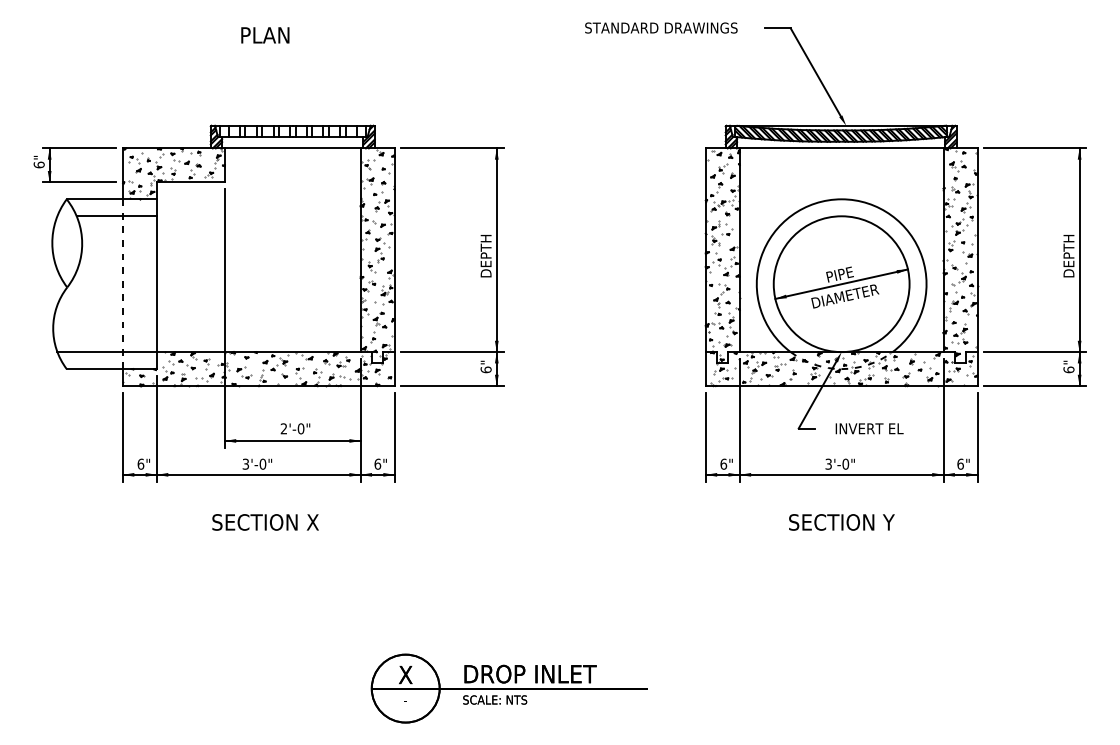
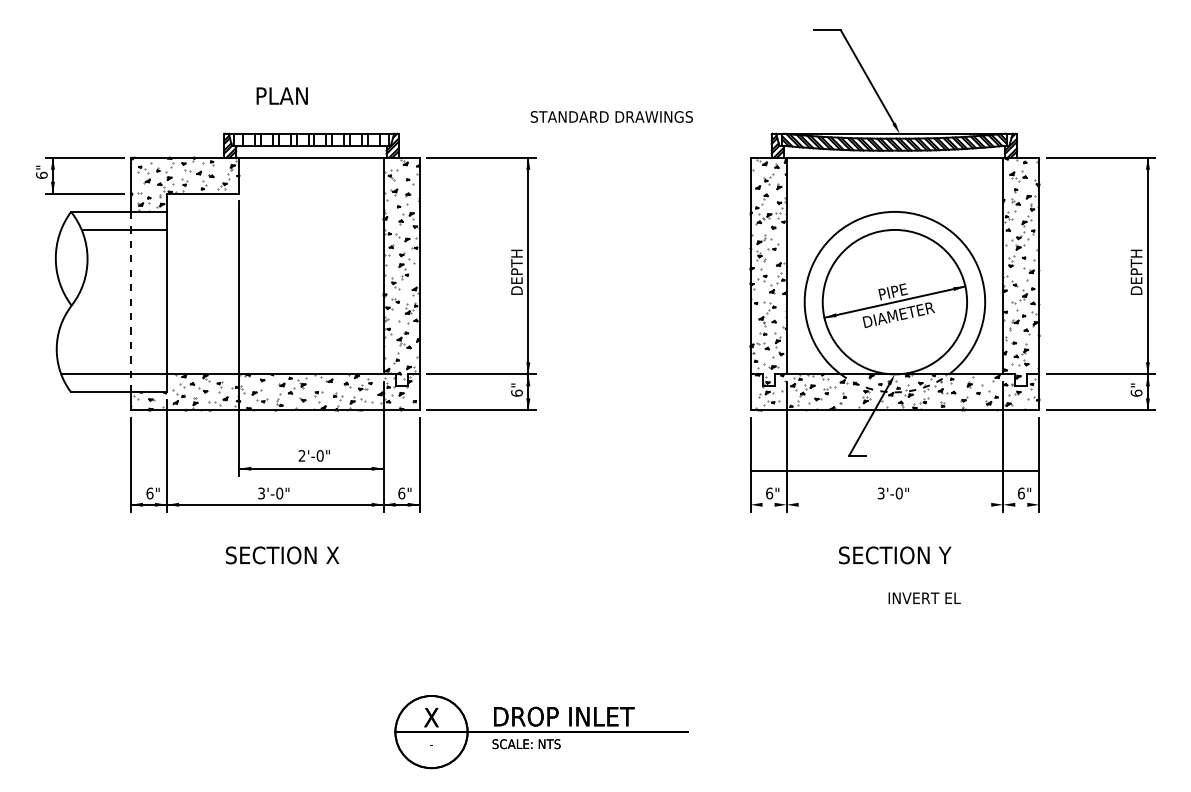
text: (661, 27) -> (611, 116), moved
text: (265, 35) -> (282, 96), moved
text: (869, 428) -> (924, 597), moved
line: (841, 474) -> (894, 470), moved

